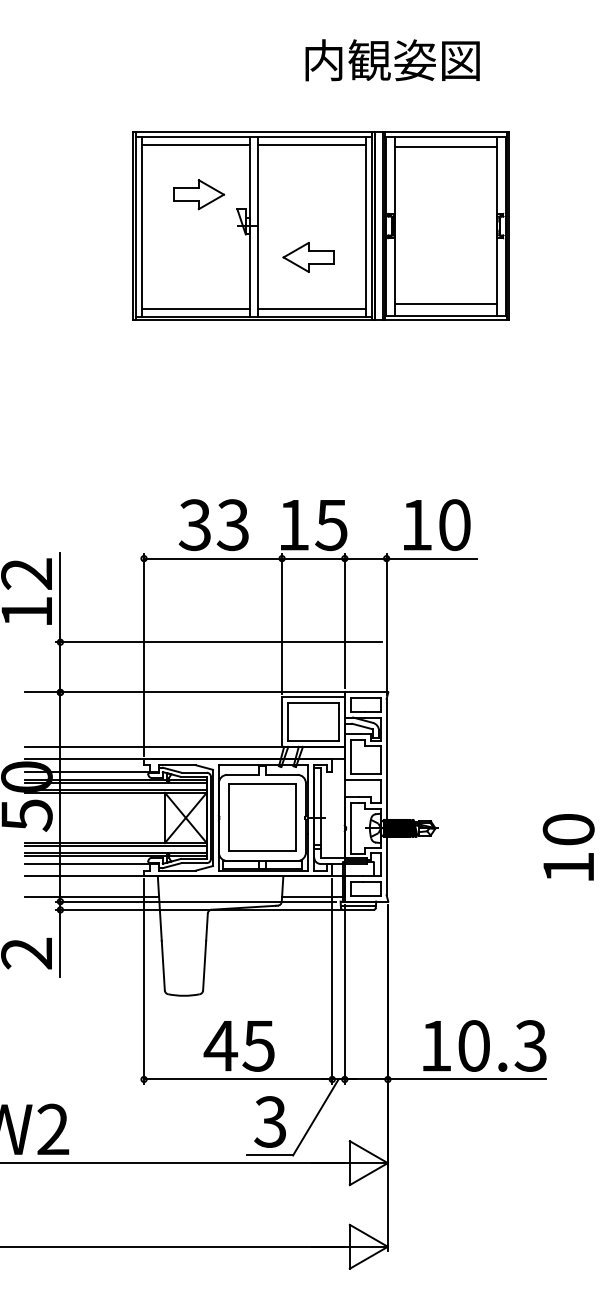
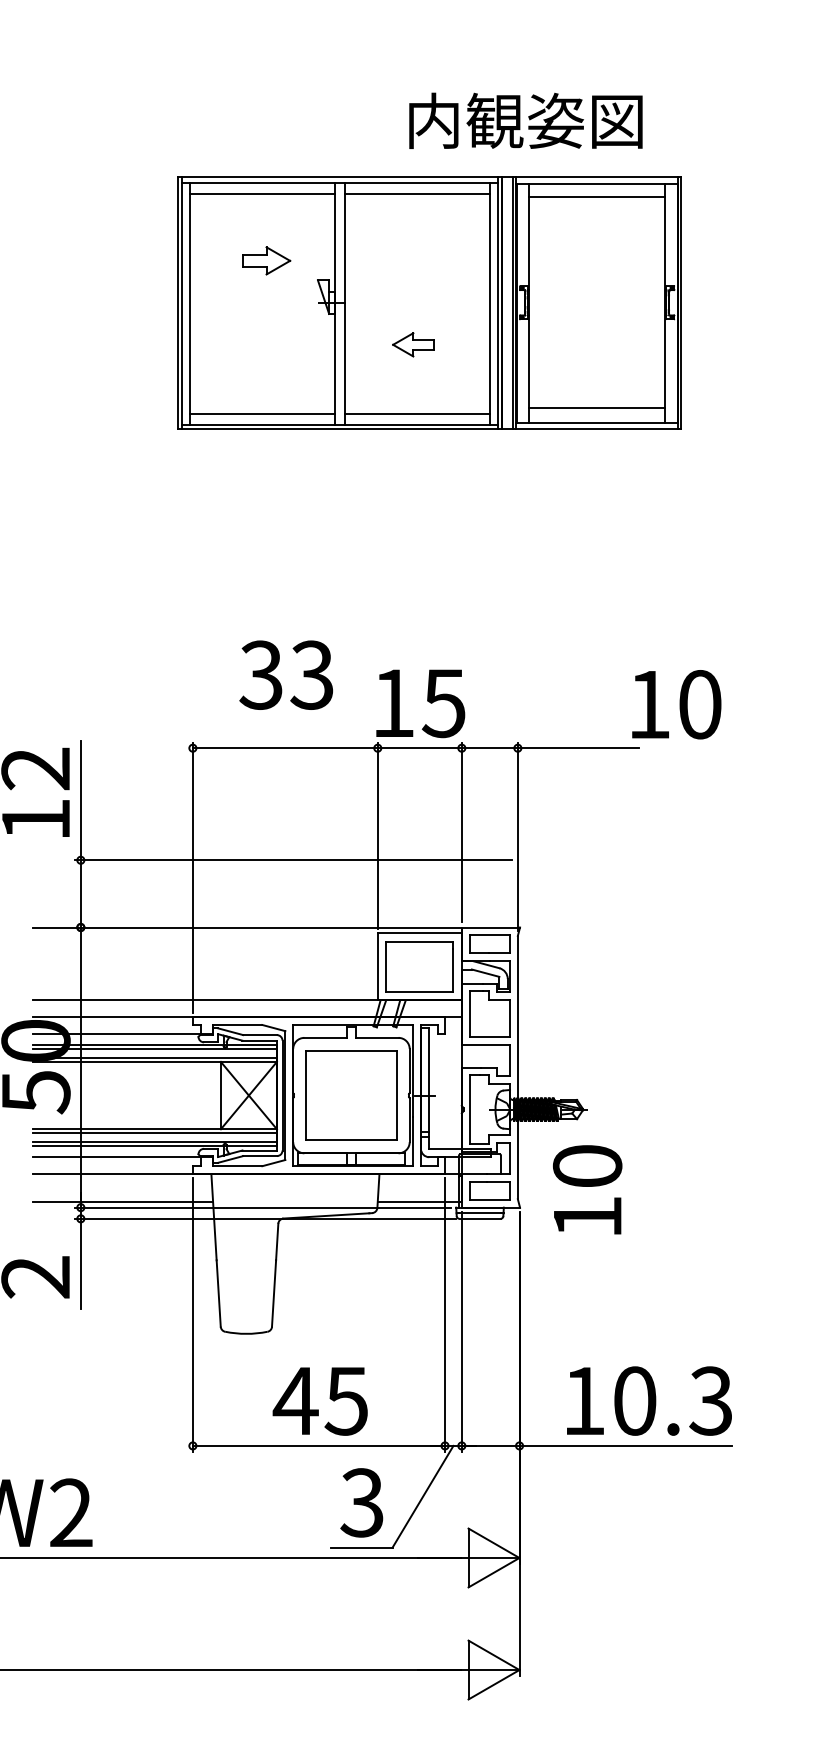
text: (392, 60) -> (525, 121), moved
part: (199, 194) -> (267, 260), size x0.7
part: (308, 257) -> (413, 344), size x0.6
text: (213, 524) -> (285, 674), moved
text: (437, 524) -> (677, 703), moved
text: (568, 847) -> (587, 1190), moved

